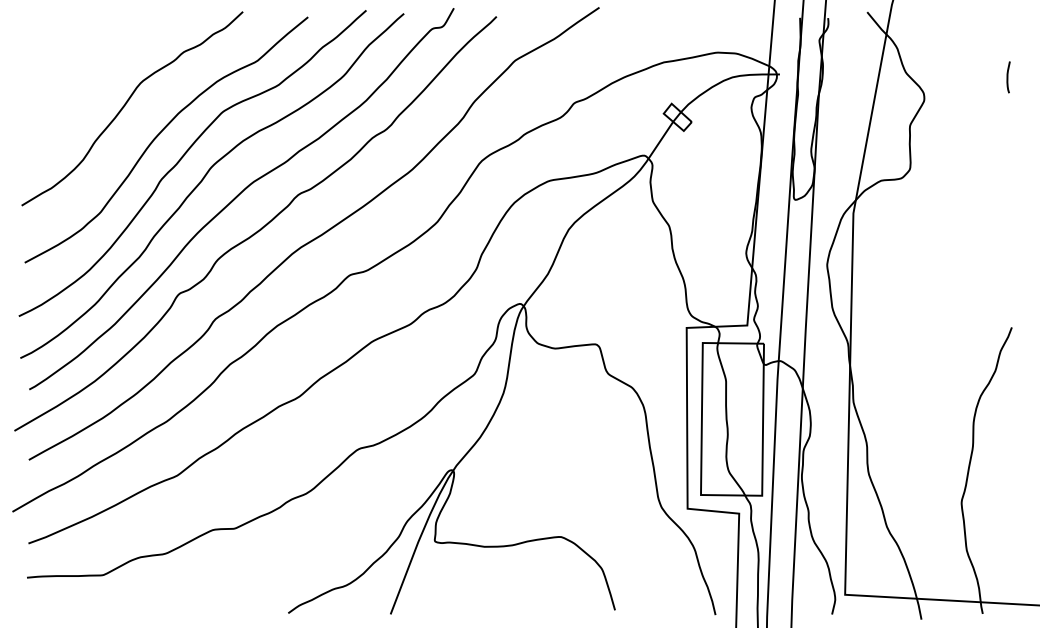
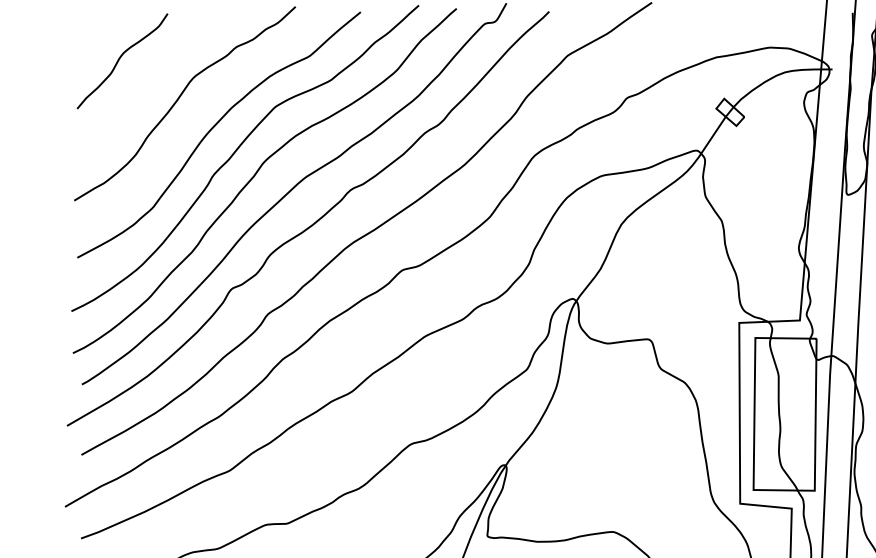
curve: (67, 64) -> (120, 59), added

